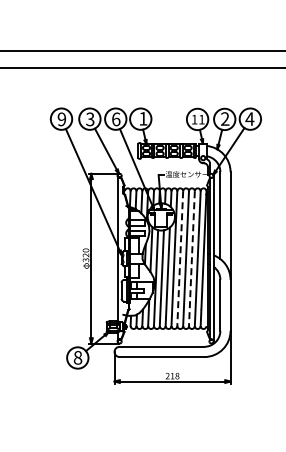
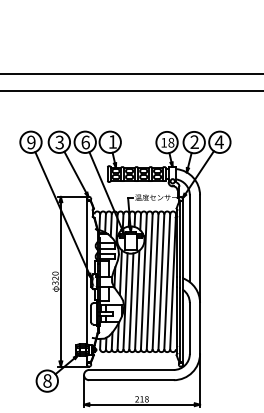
text: (201, 119) -> (170, 142), 11 -> 18
line: (180, 258) -> (149, 281), dashed -> solid
line: (191, 258) -> (160, 281), dashed -> solid

